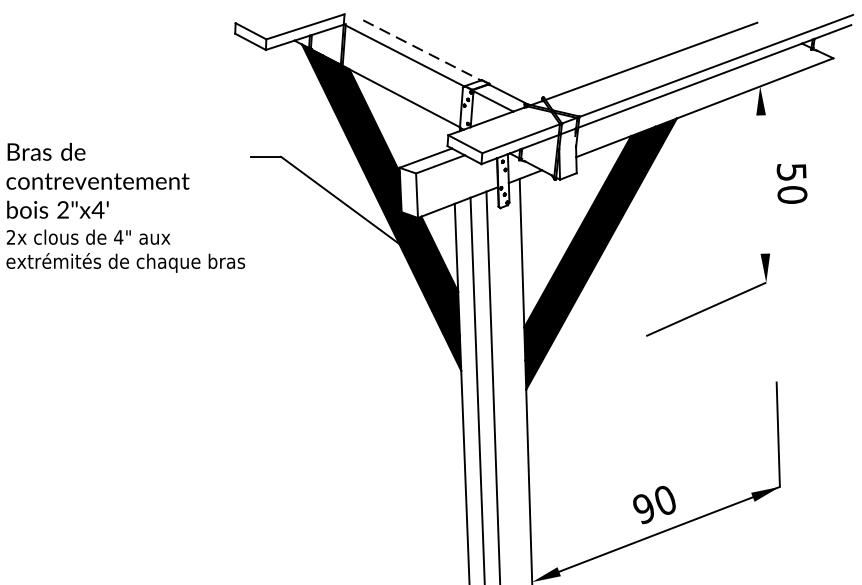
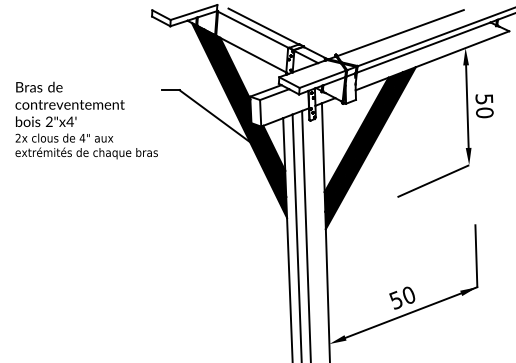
line: (421, 50) -> (263, 26), dashed -> solid
line: (763, 184) -> (467, 106), added
text: (642, 507) -> (395, 299), 90 -> 50

